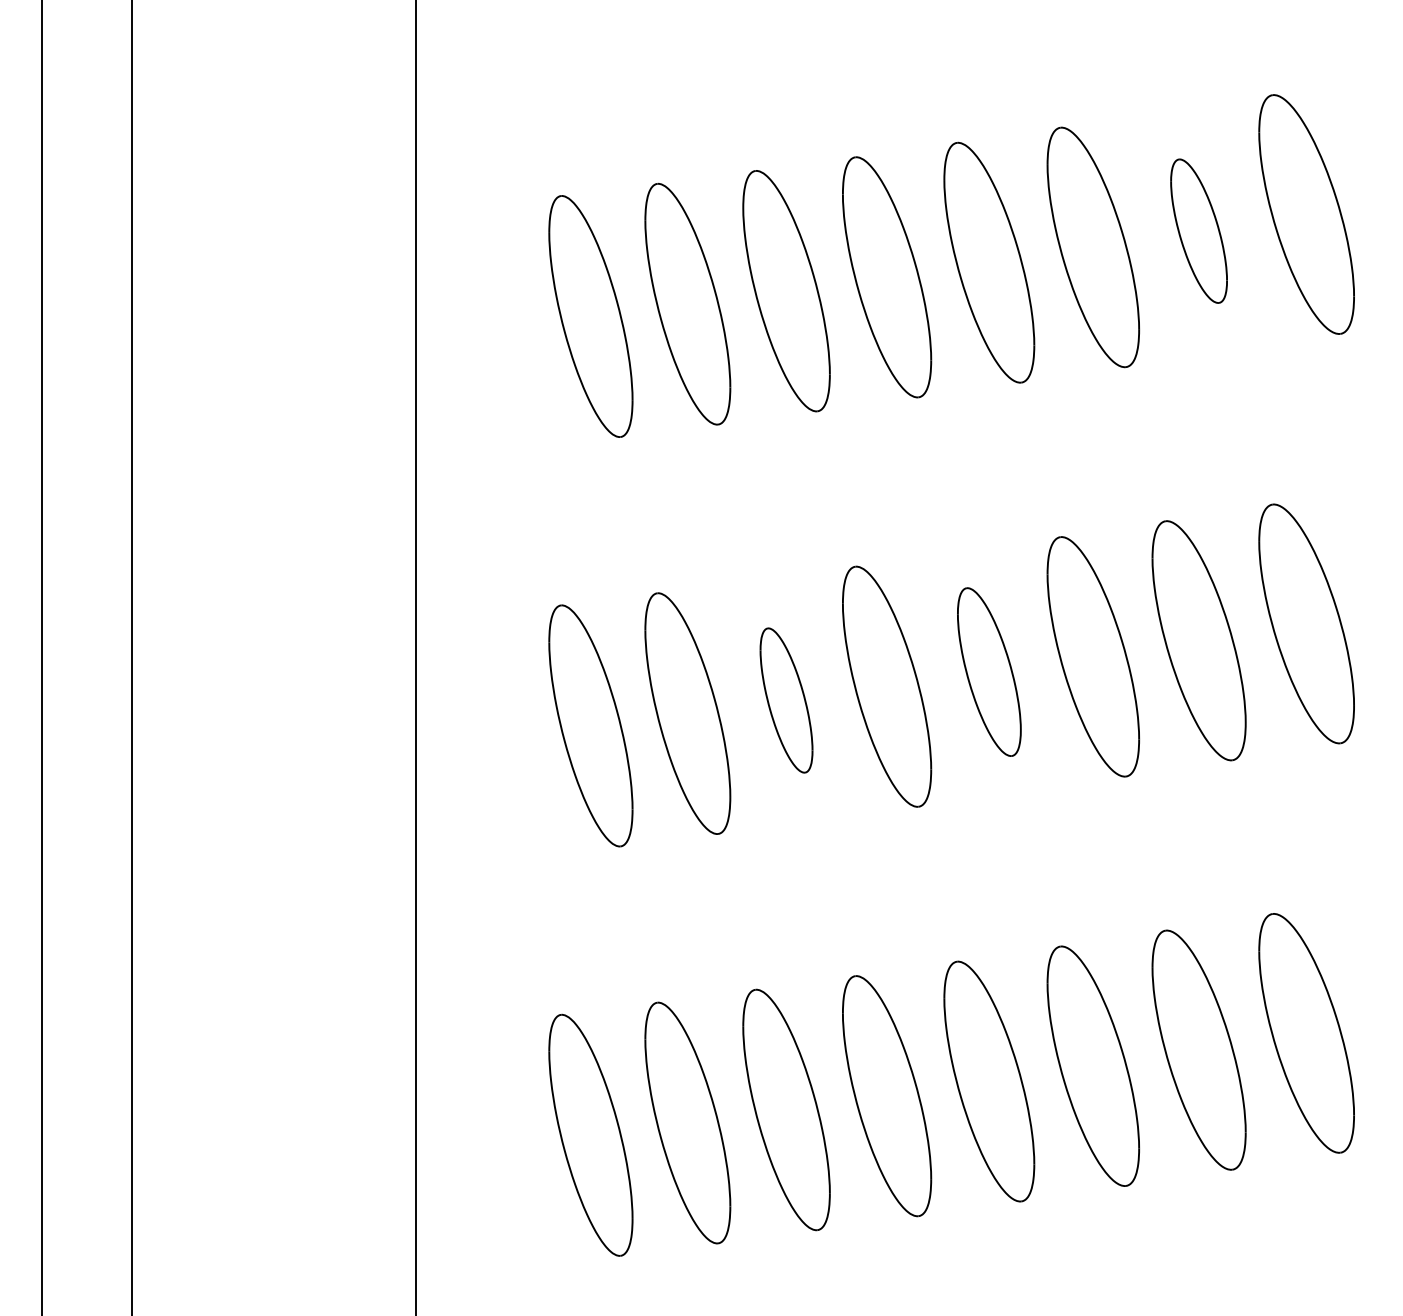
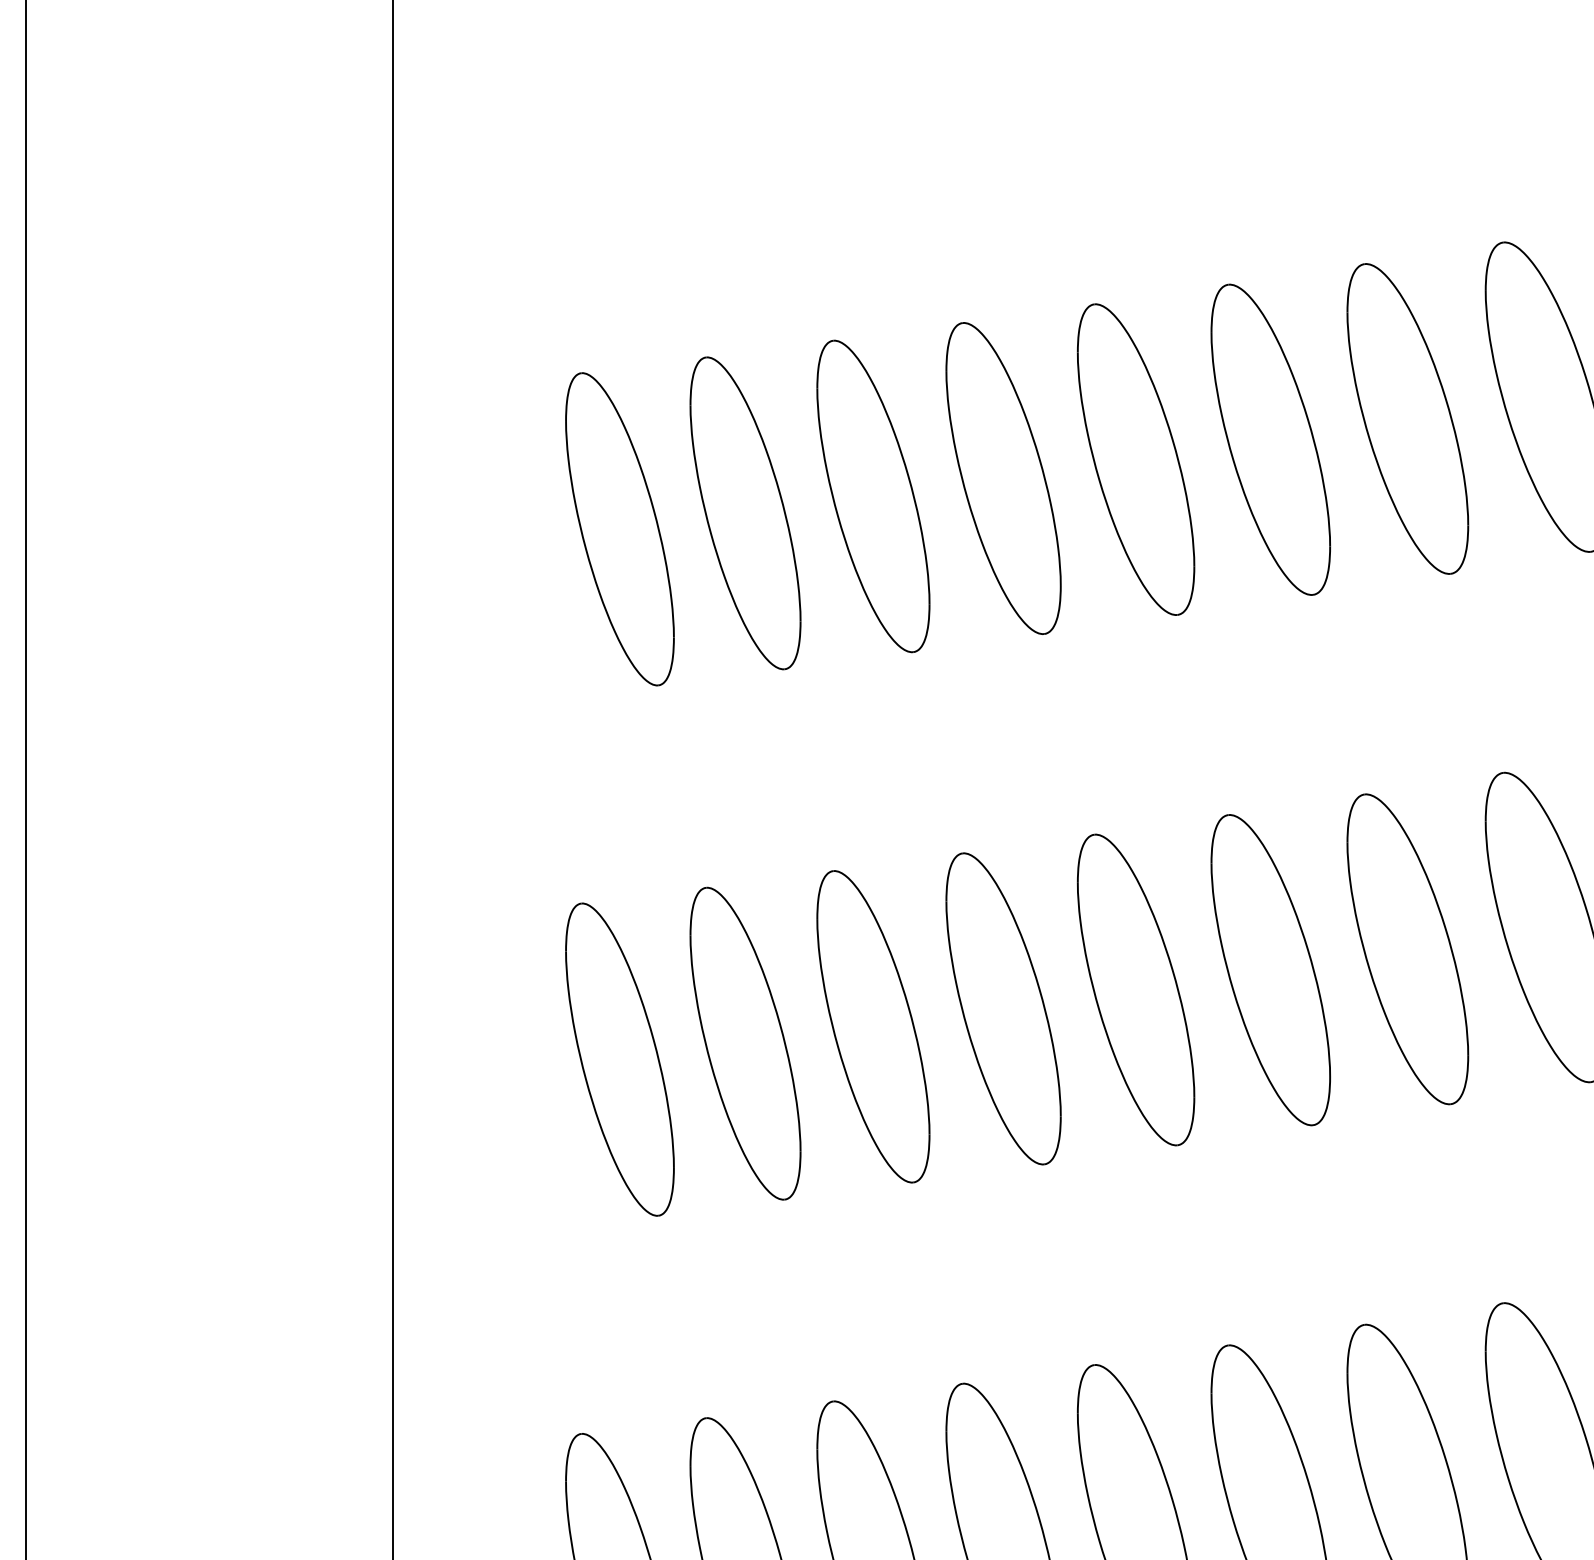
part: (1198, 230) -> (1407, 417), size x1.67
part: (989, 671) -> (1136, 989), size x1.43
part: (786, 700) -> (873, 1026), size x1.67

